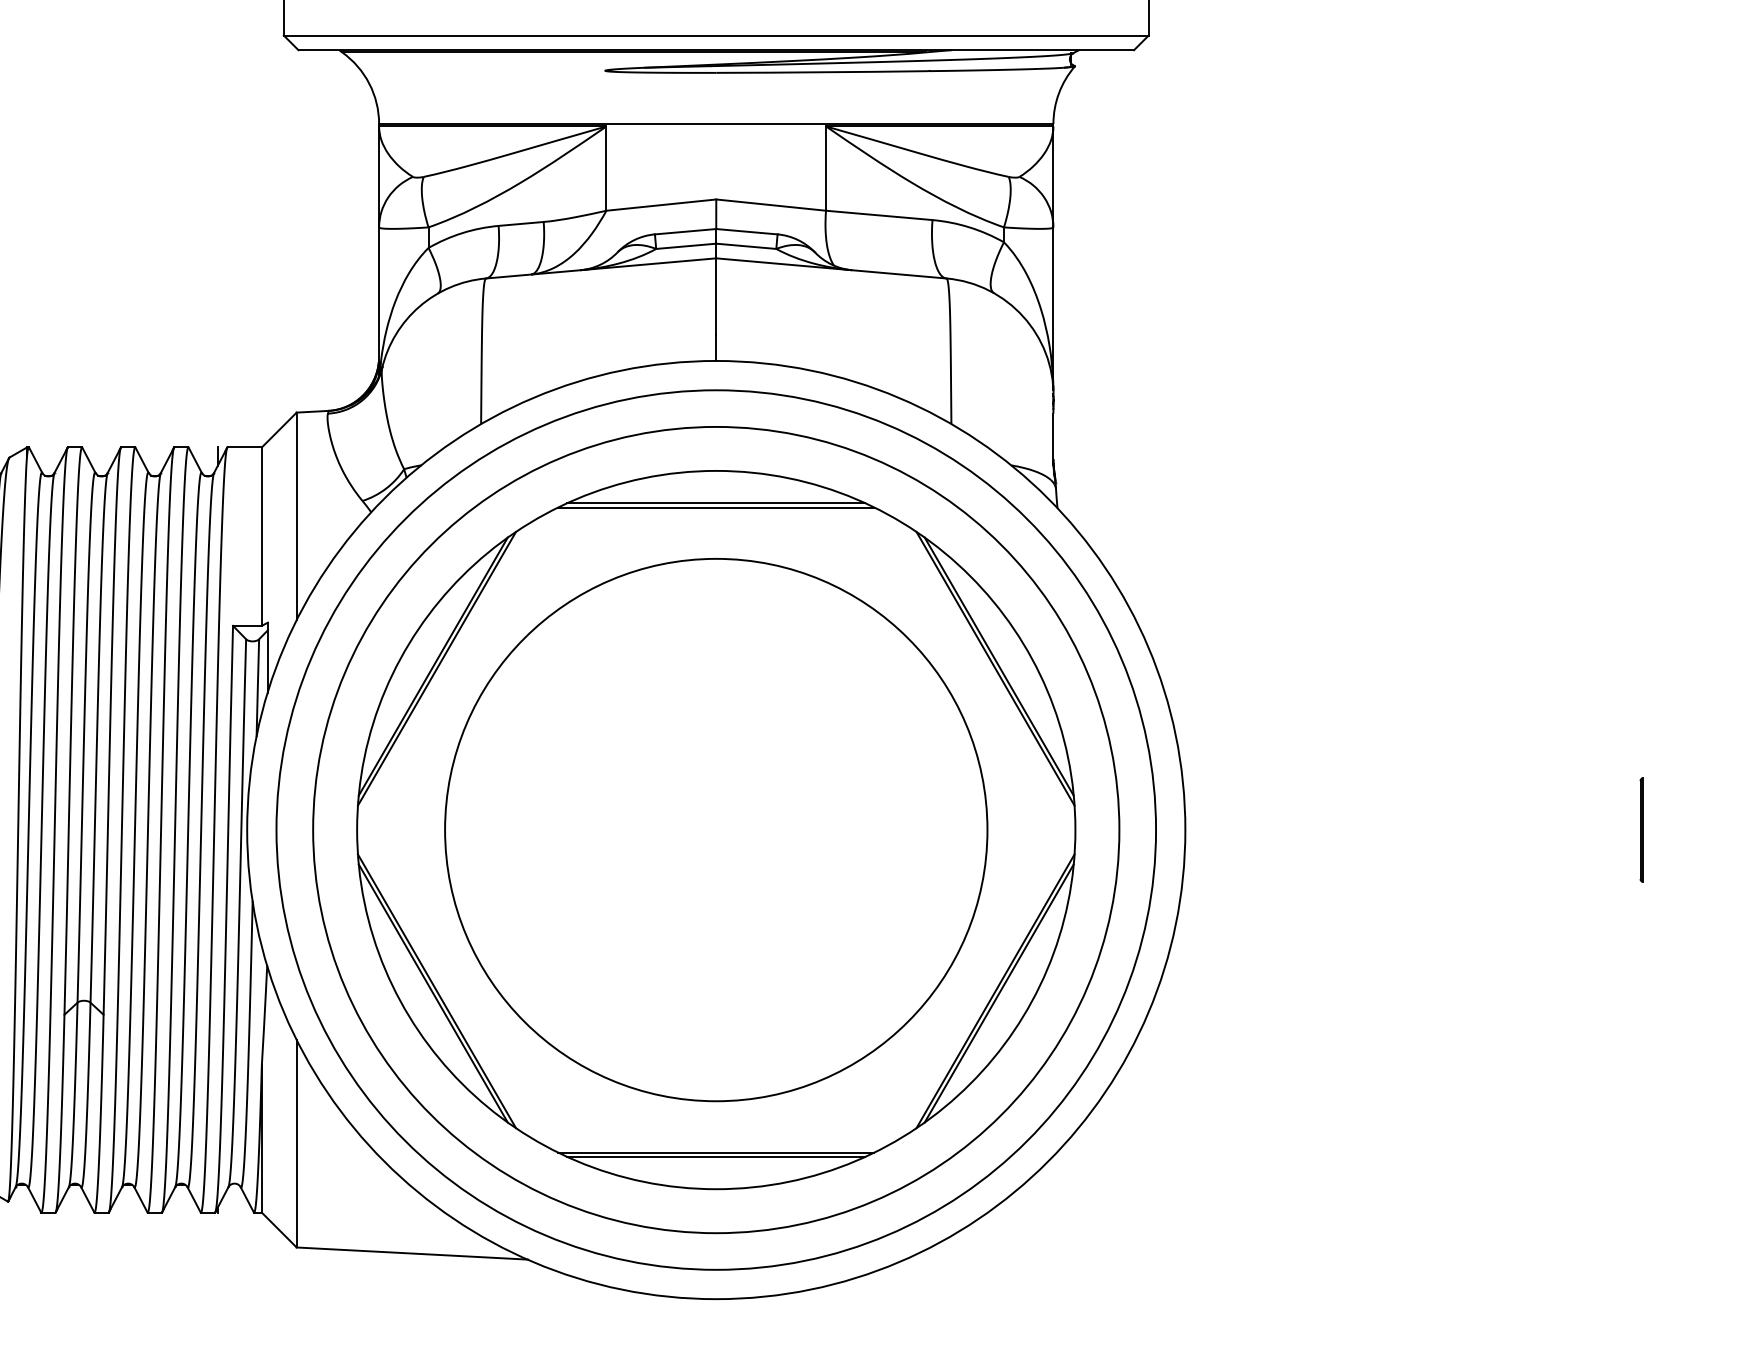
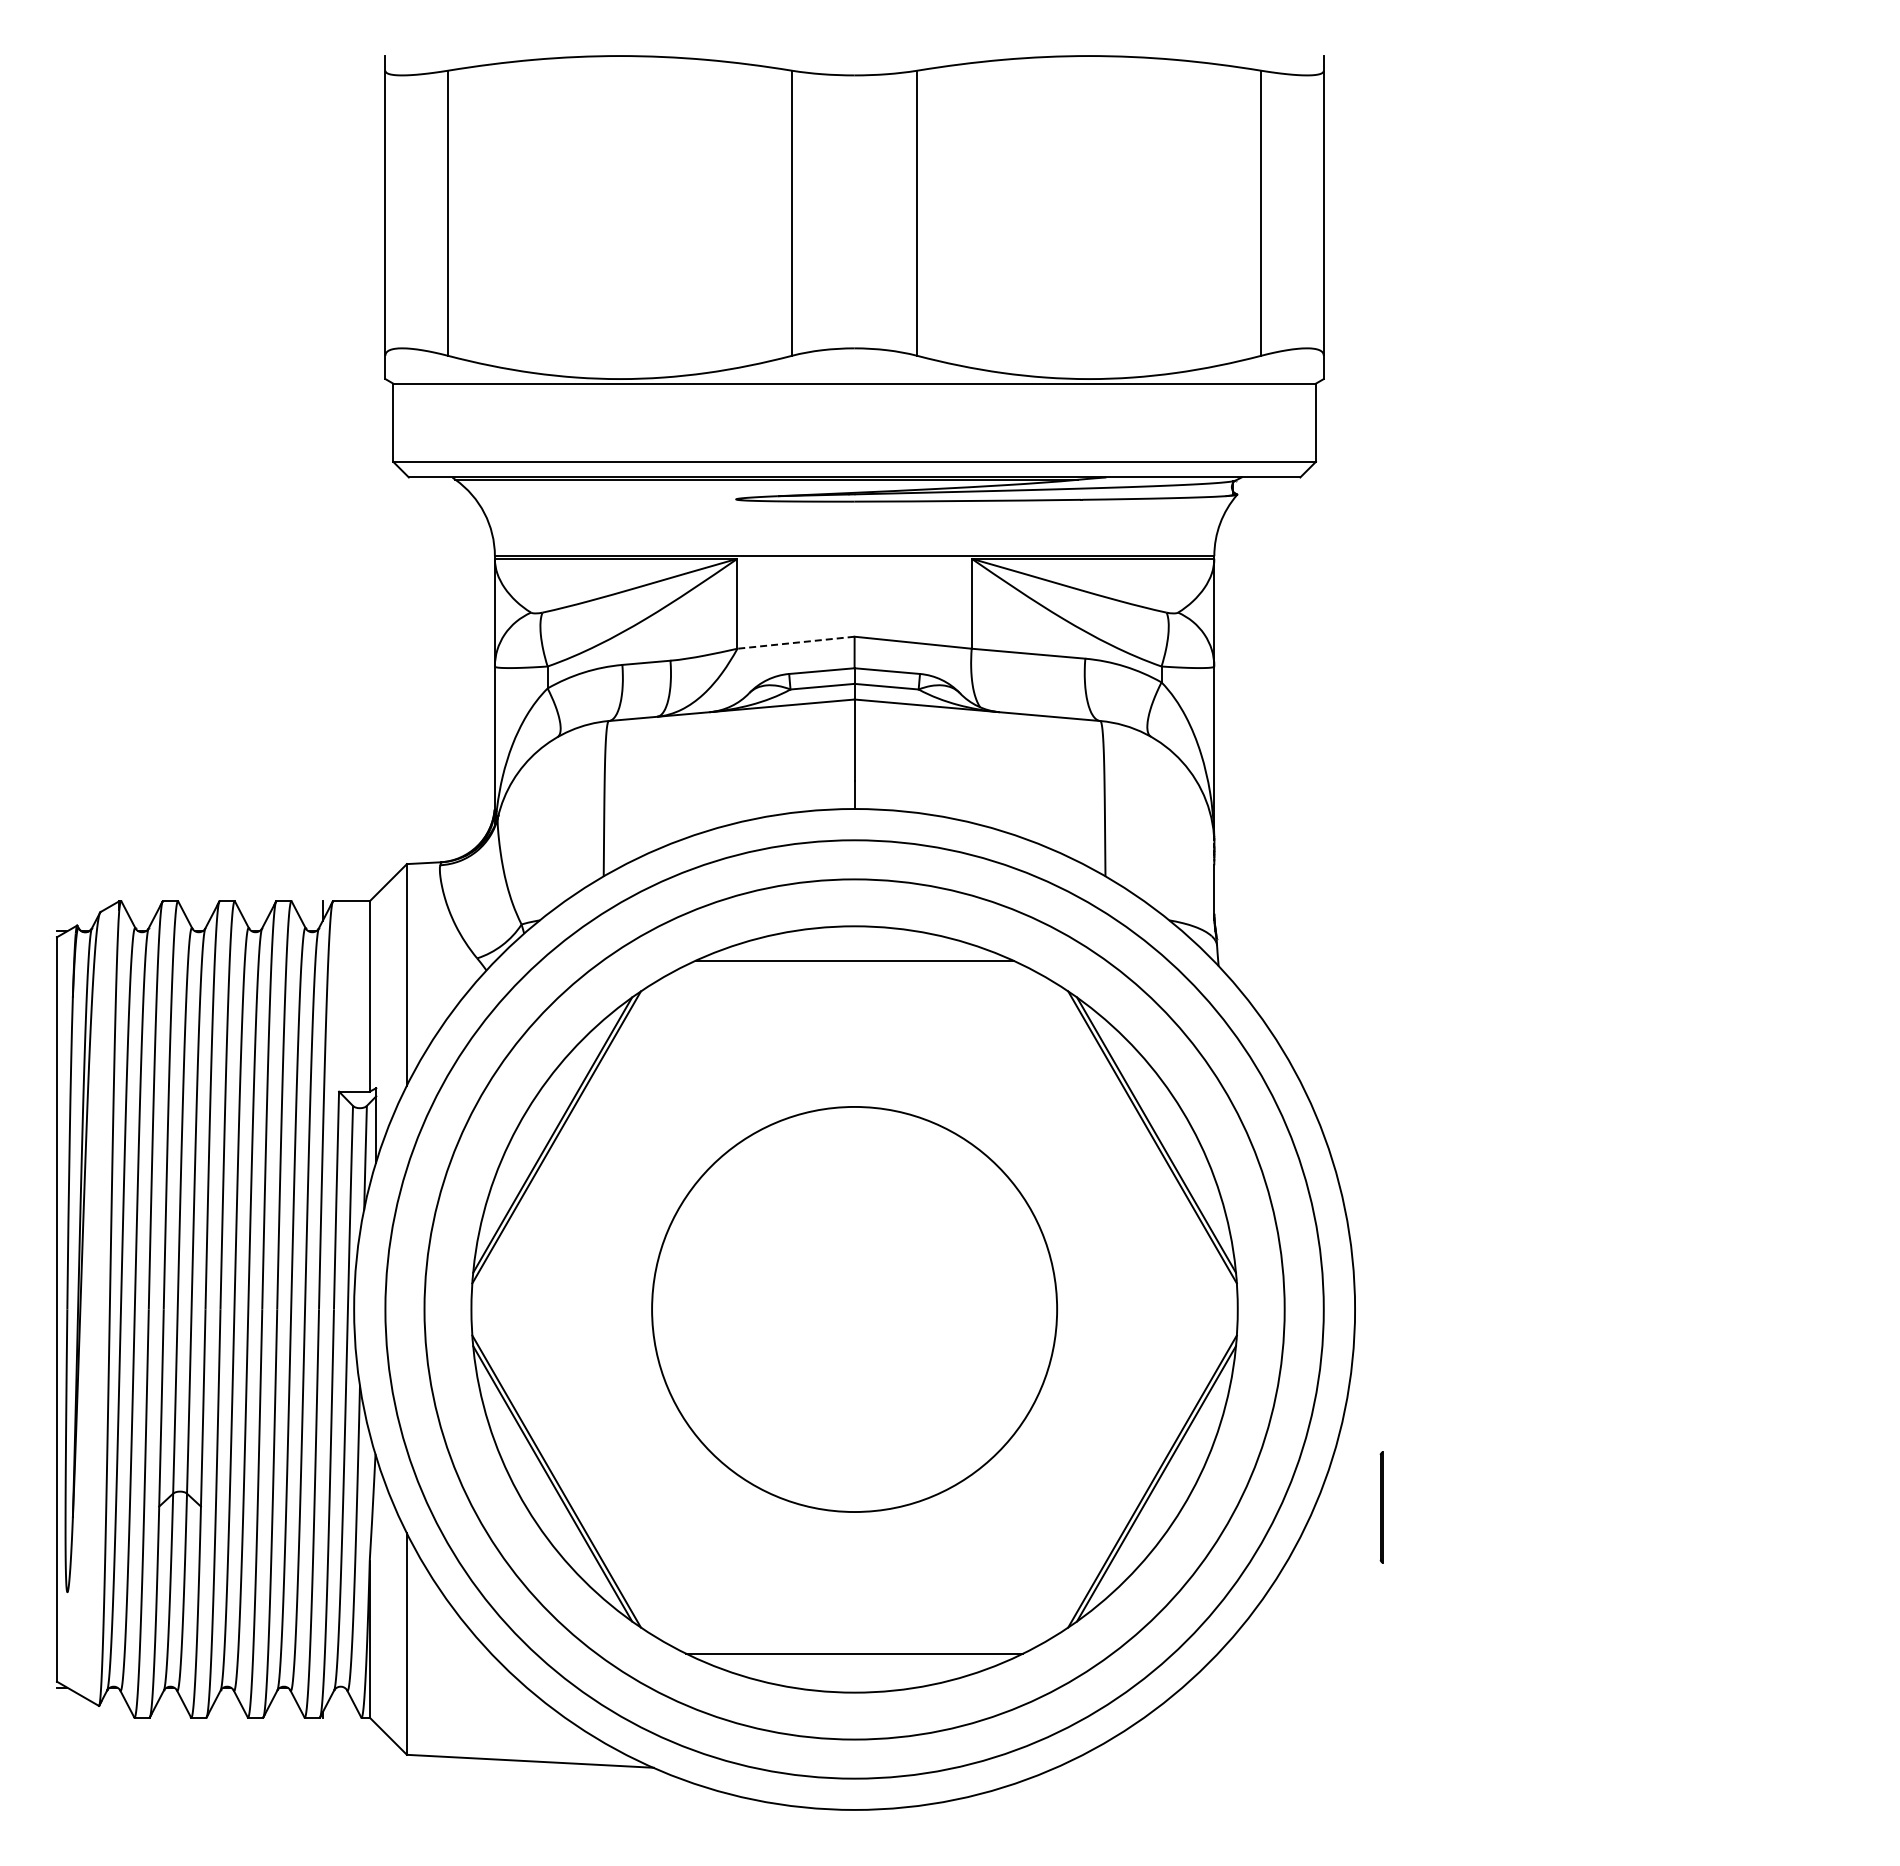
line: (661, 204) -> (796, 642), solid -> dashed
line: (716, 507) -> (854, 965), removed
circle: (716, 830) -> (854, 1309), size x0.7
line: (1641, 830) -> (1381, 1507), moved
line: (716, 1157) -> (854, 1658), removed

